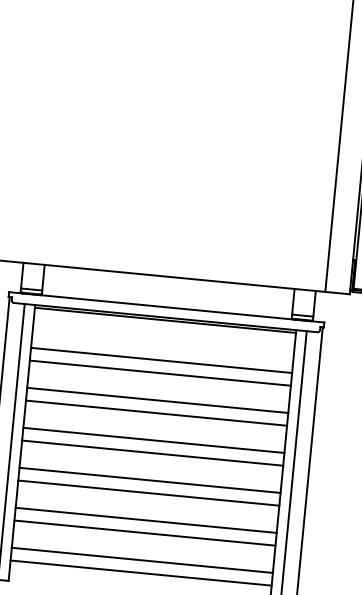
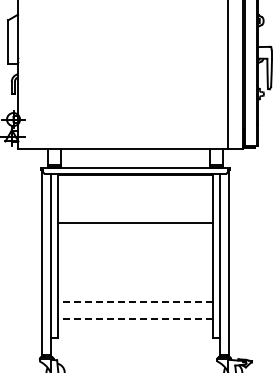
line: (161, 360) -> (135, 199), removed
line: (160, 372) -> (135, 206), removed
line: (156, 412) -> (135, 230), removed
line: (153, 439) -> (135, 246), removed
line: (152, 452) -> (135, 254), removed
line: (150, 479) -> (135, 270), removed
line: (148, 493) -> (135, 278), removed
line: (146, 519) -> (135, 294), removed
line: (144, 533) -> (135, 302), solid -> dashed
line: (142, 560) -> (135, 318), solid -> dashed
line: (141, 573) -> (135, 326), removed

